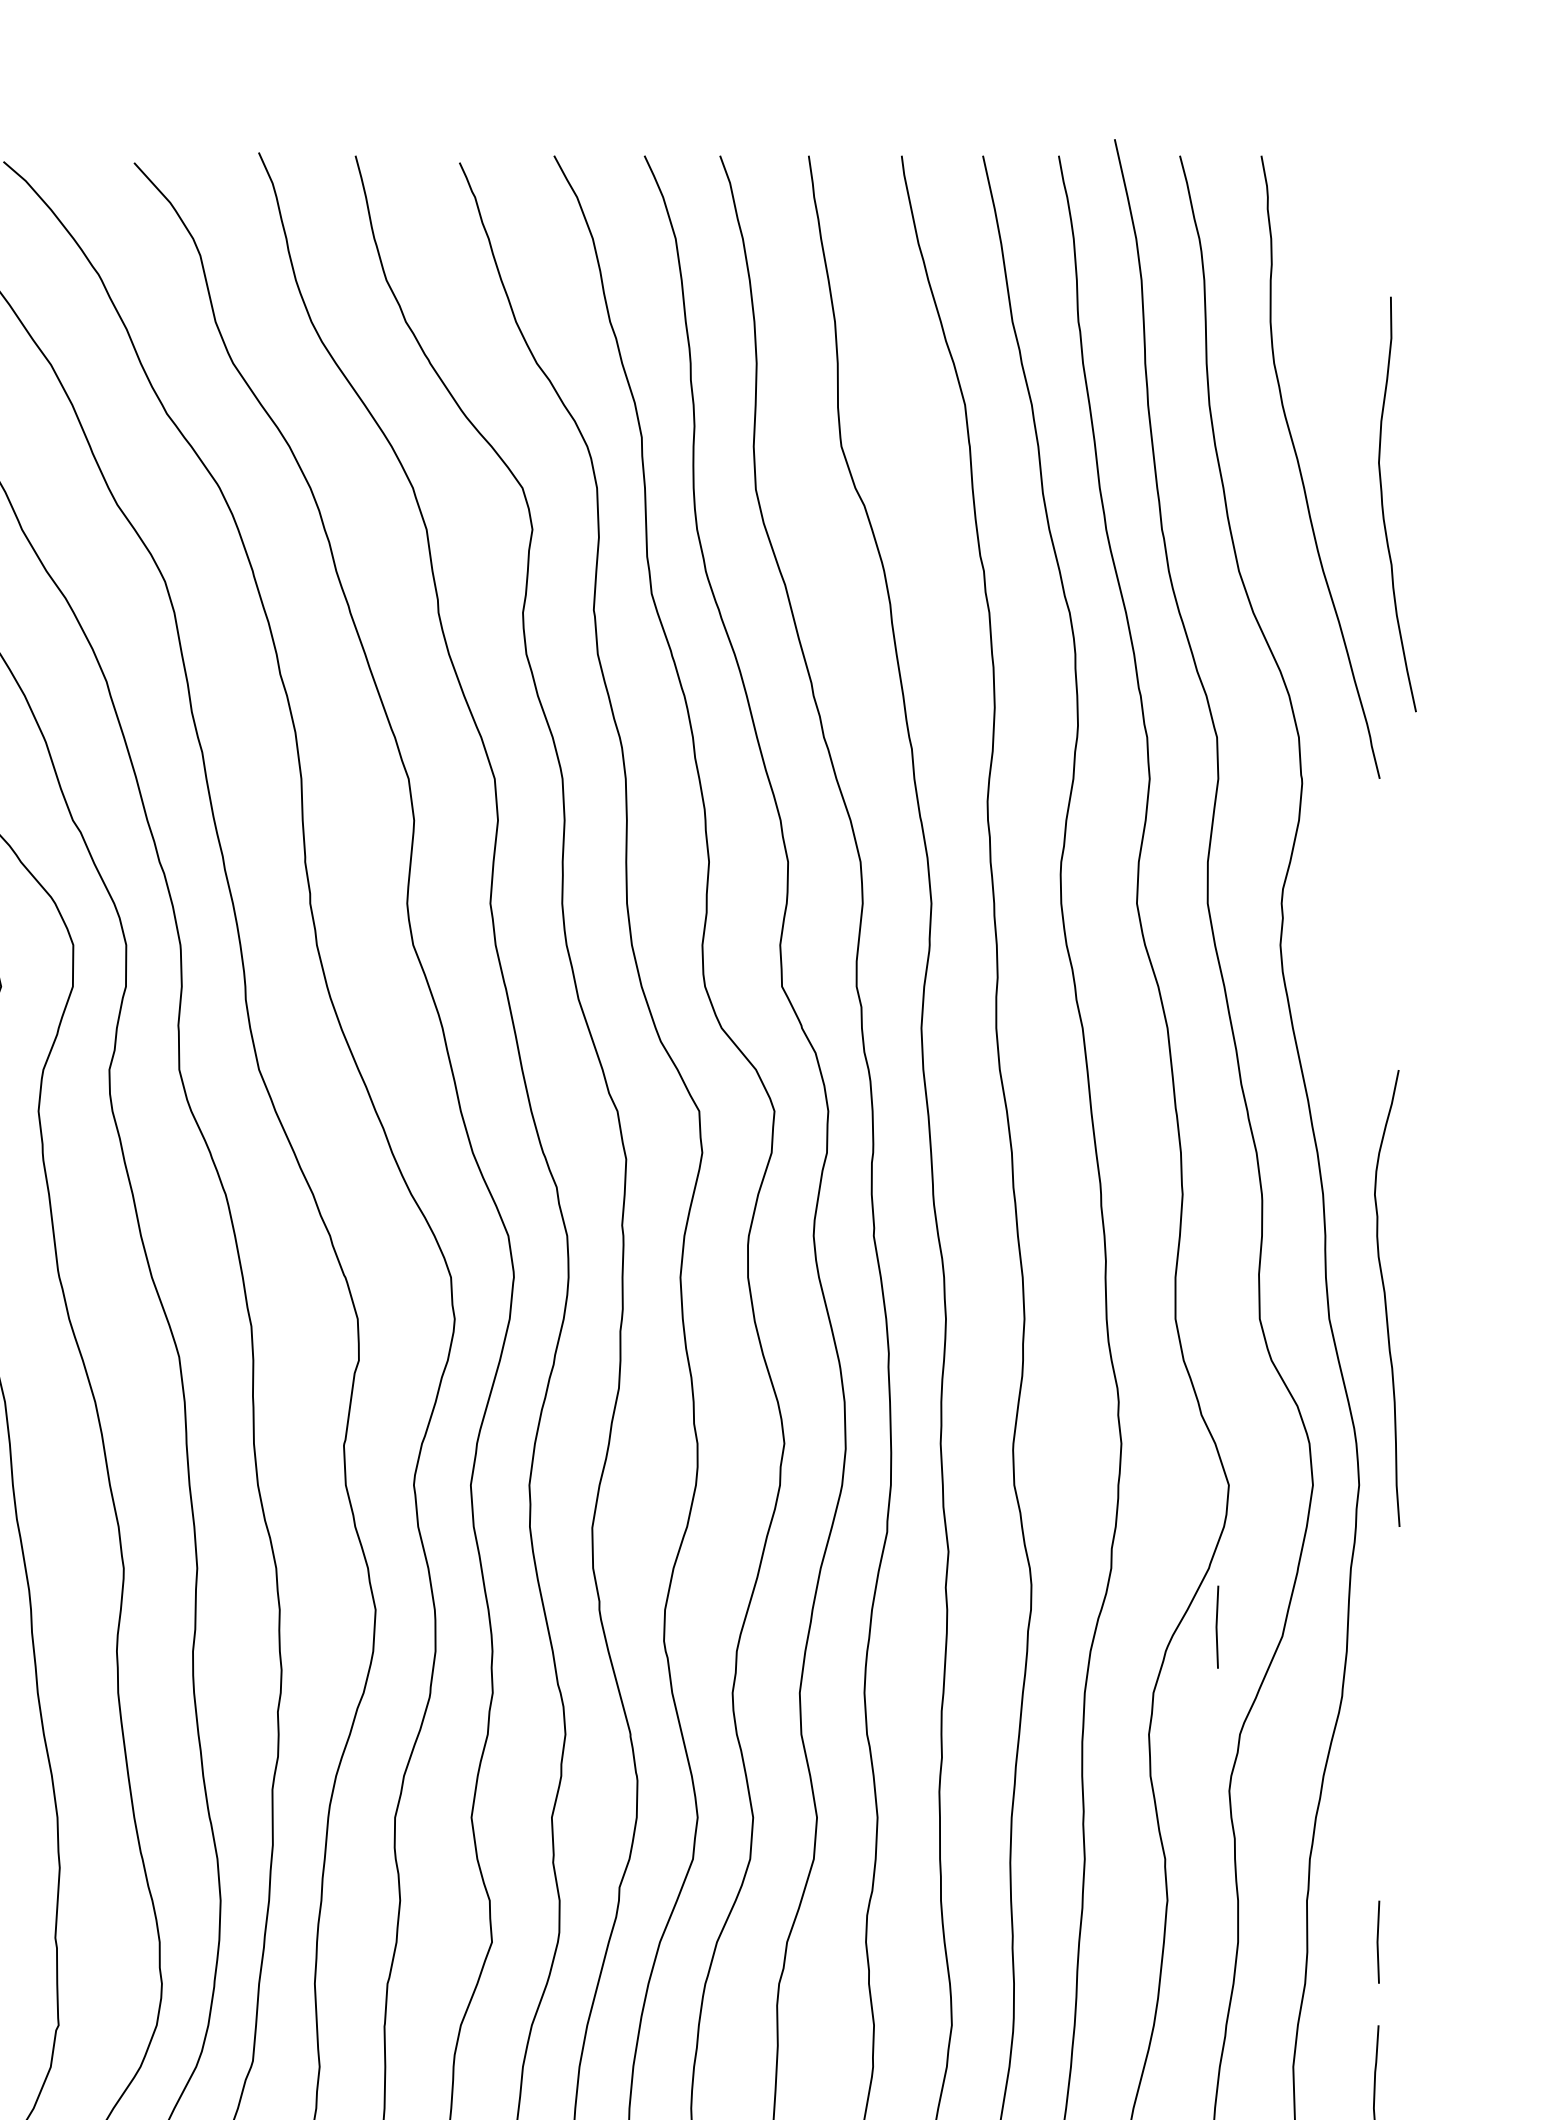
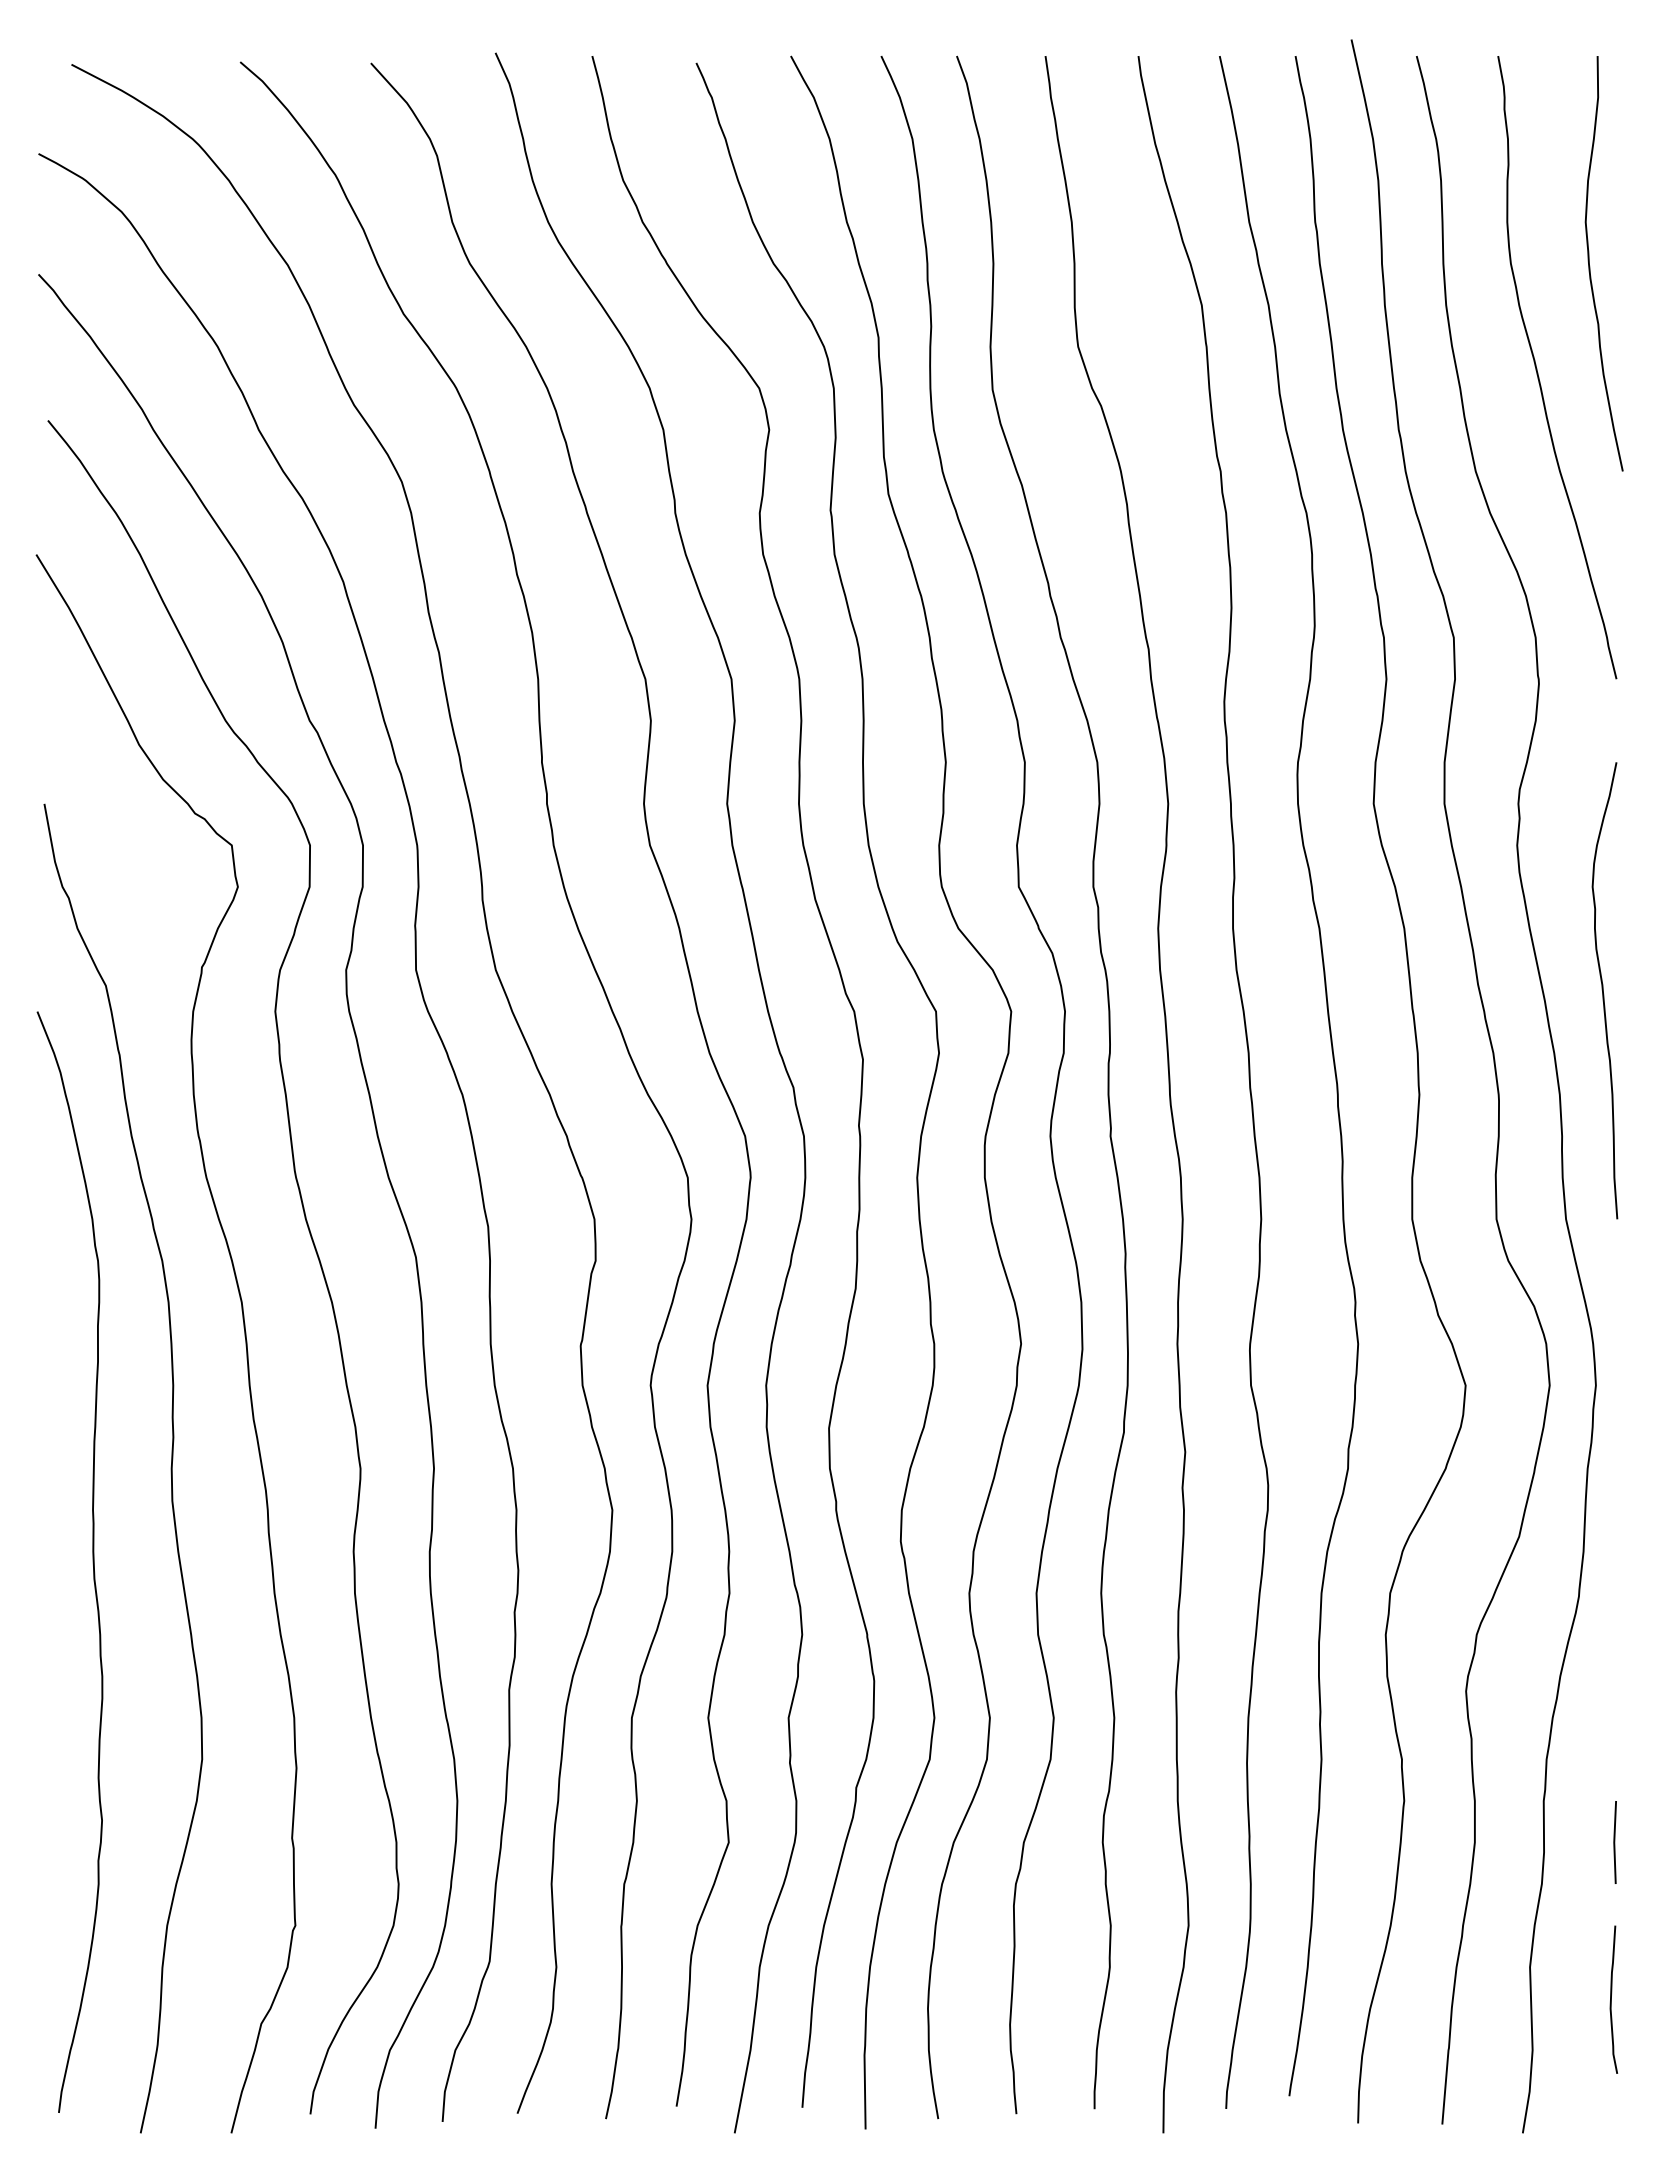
curve: (1383, 507) -> (1590, 266), moved
curve: (1385, 1298) -> (1603, 990), moved
line: (1216, 1627) -> (1453, 1527), removed

